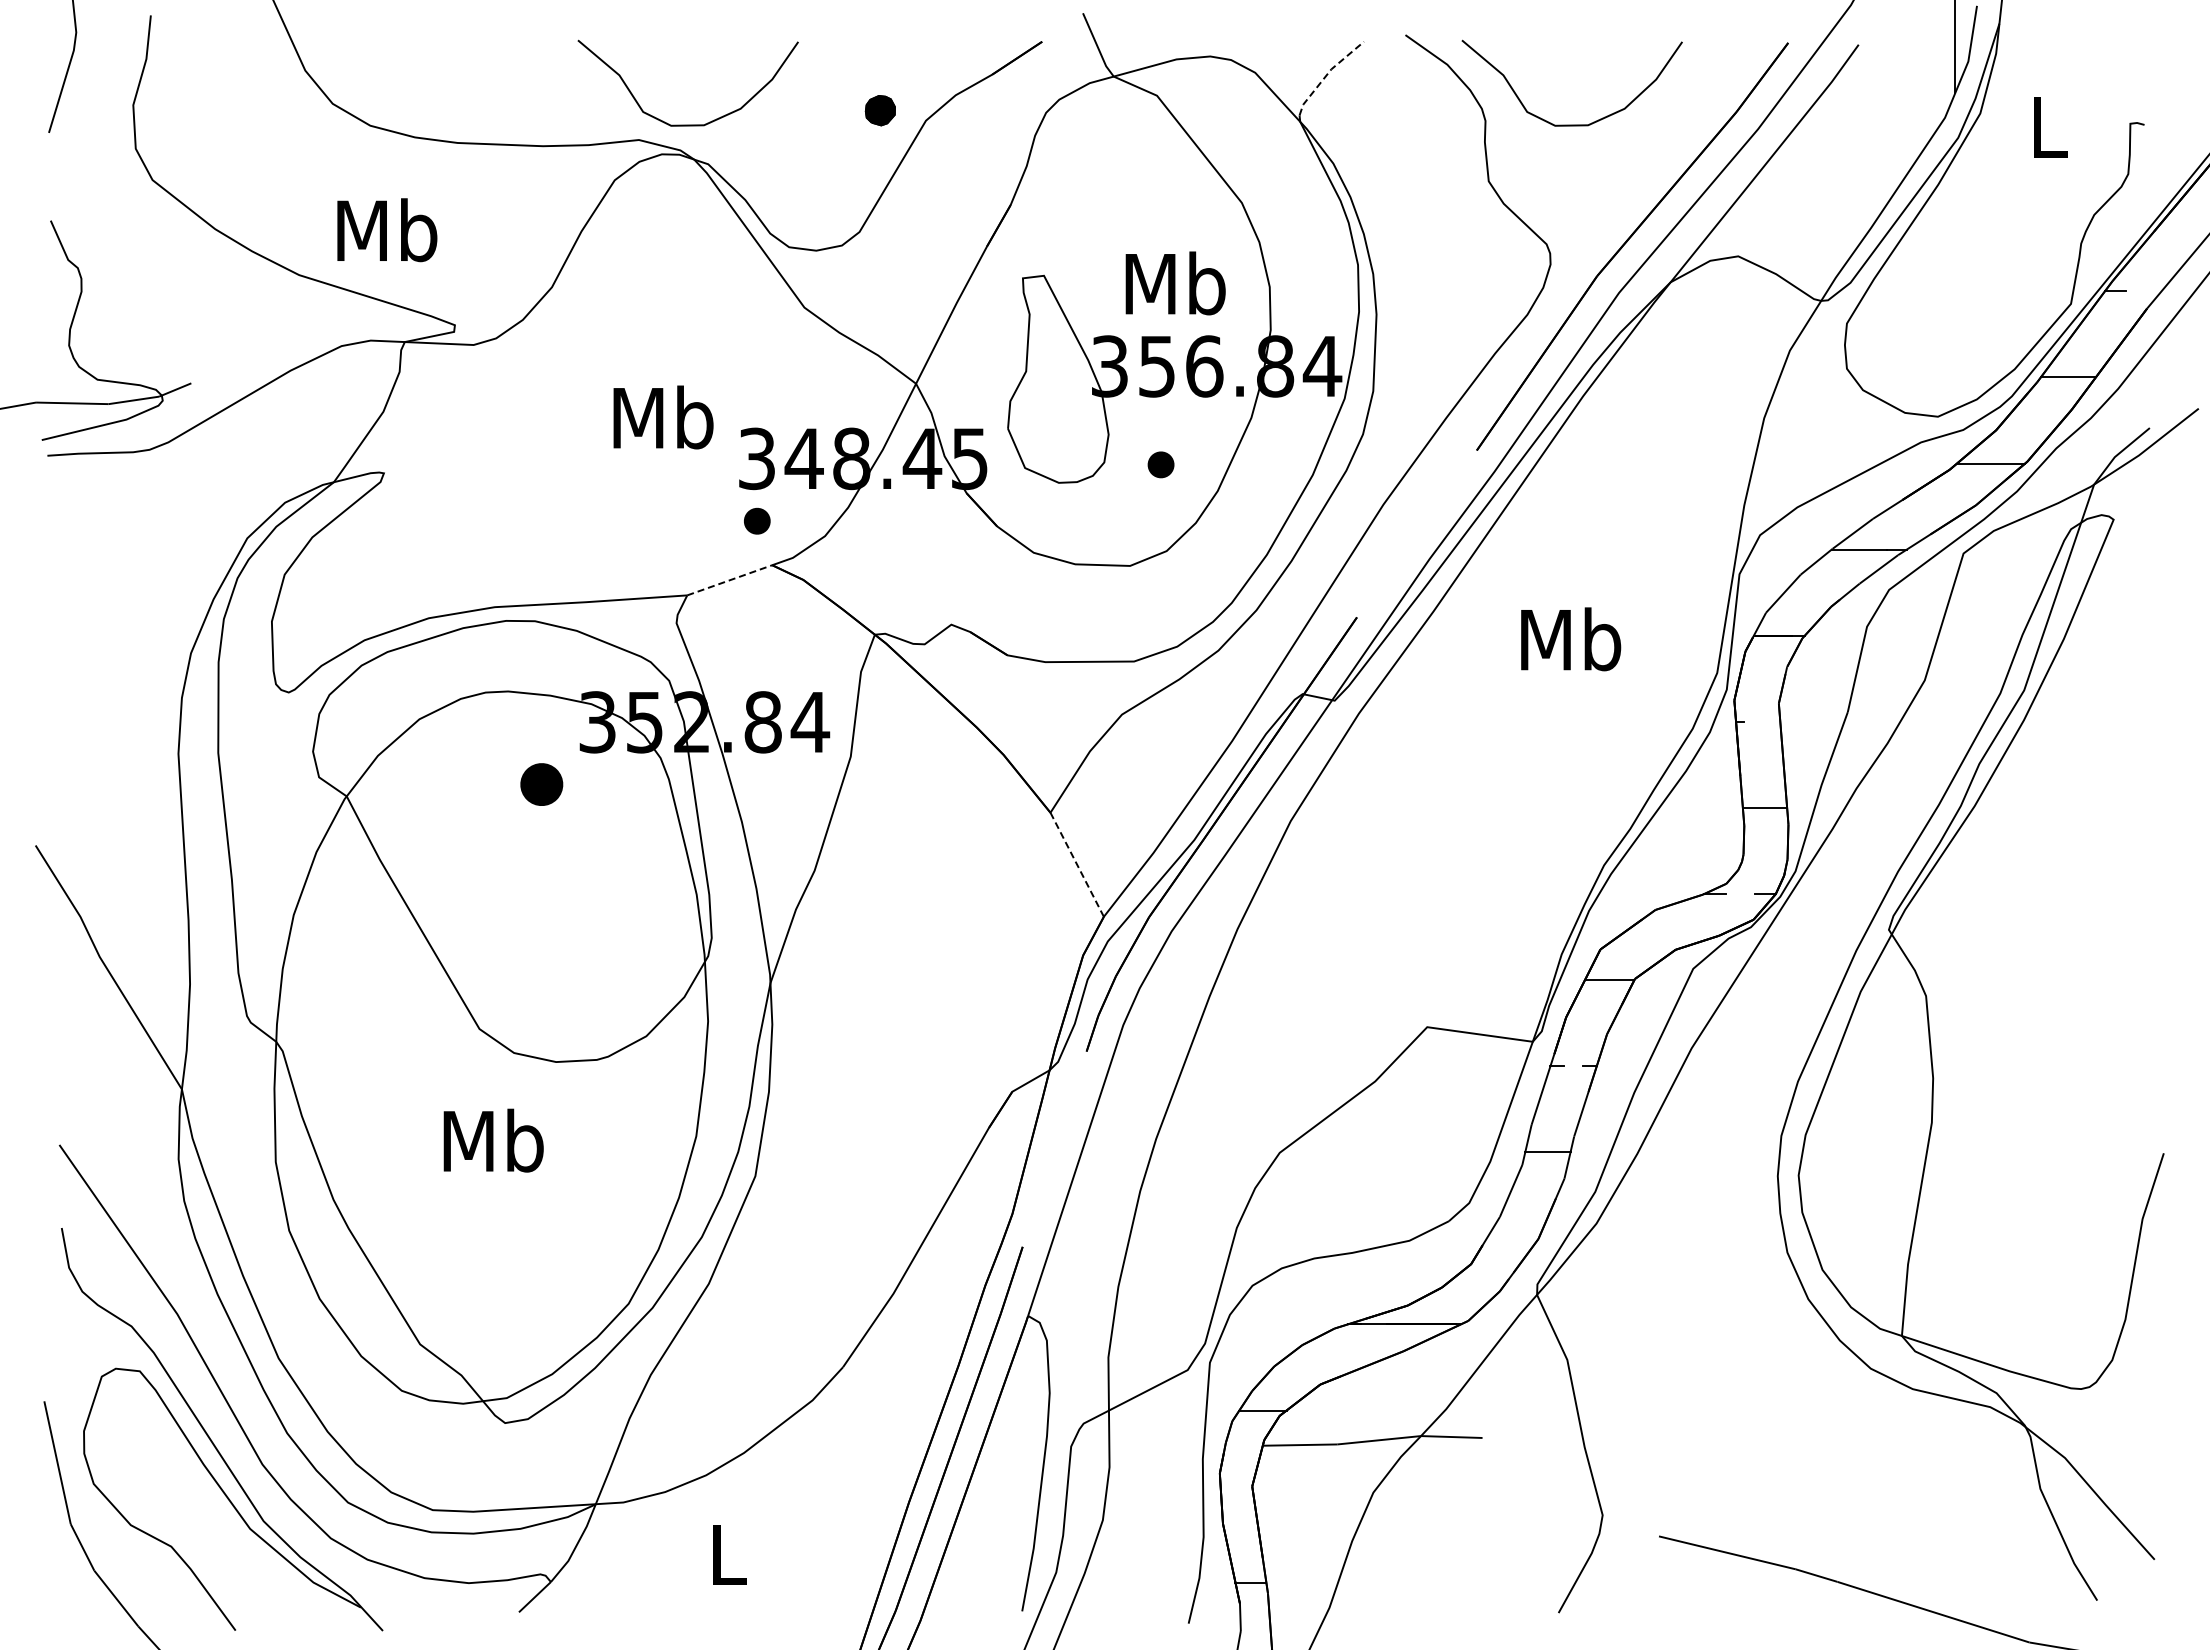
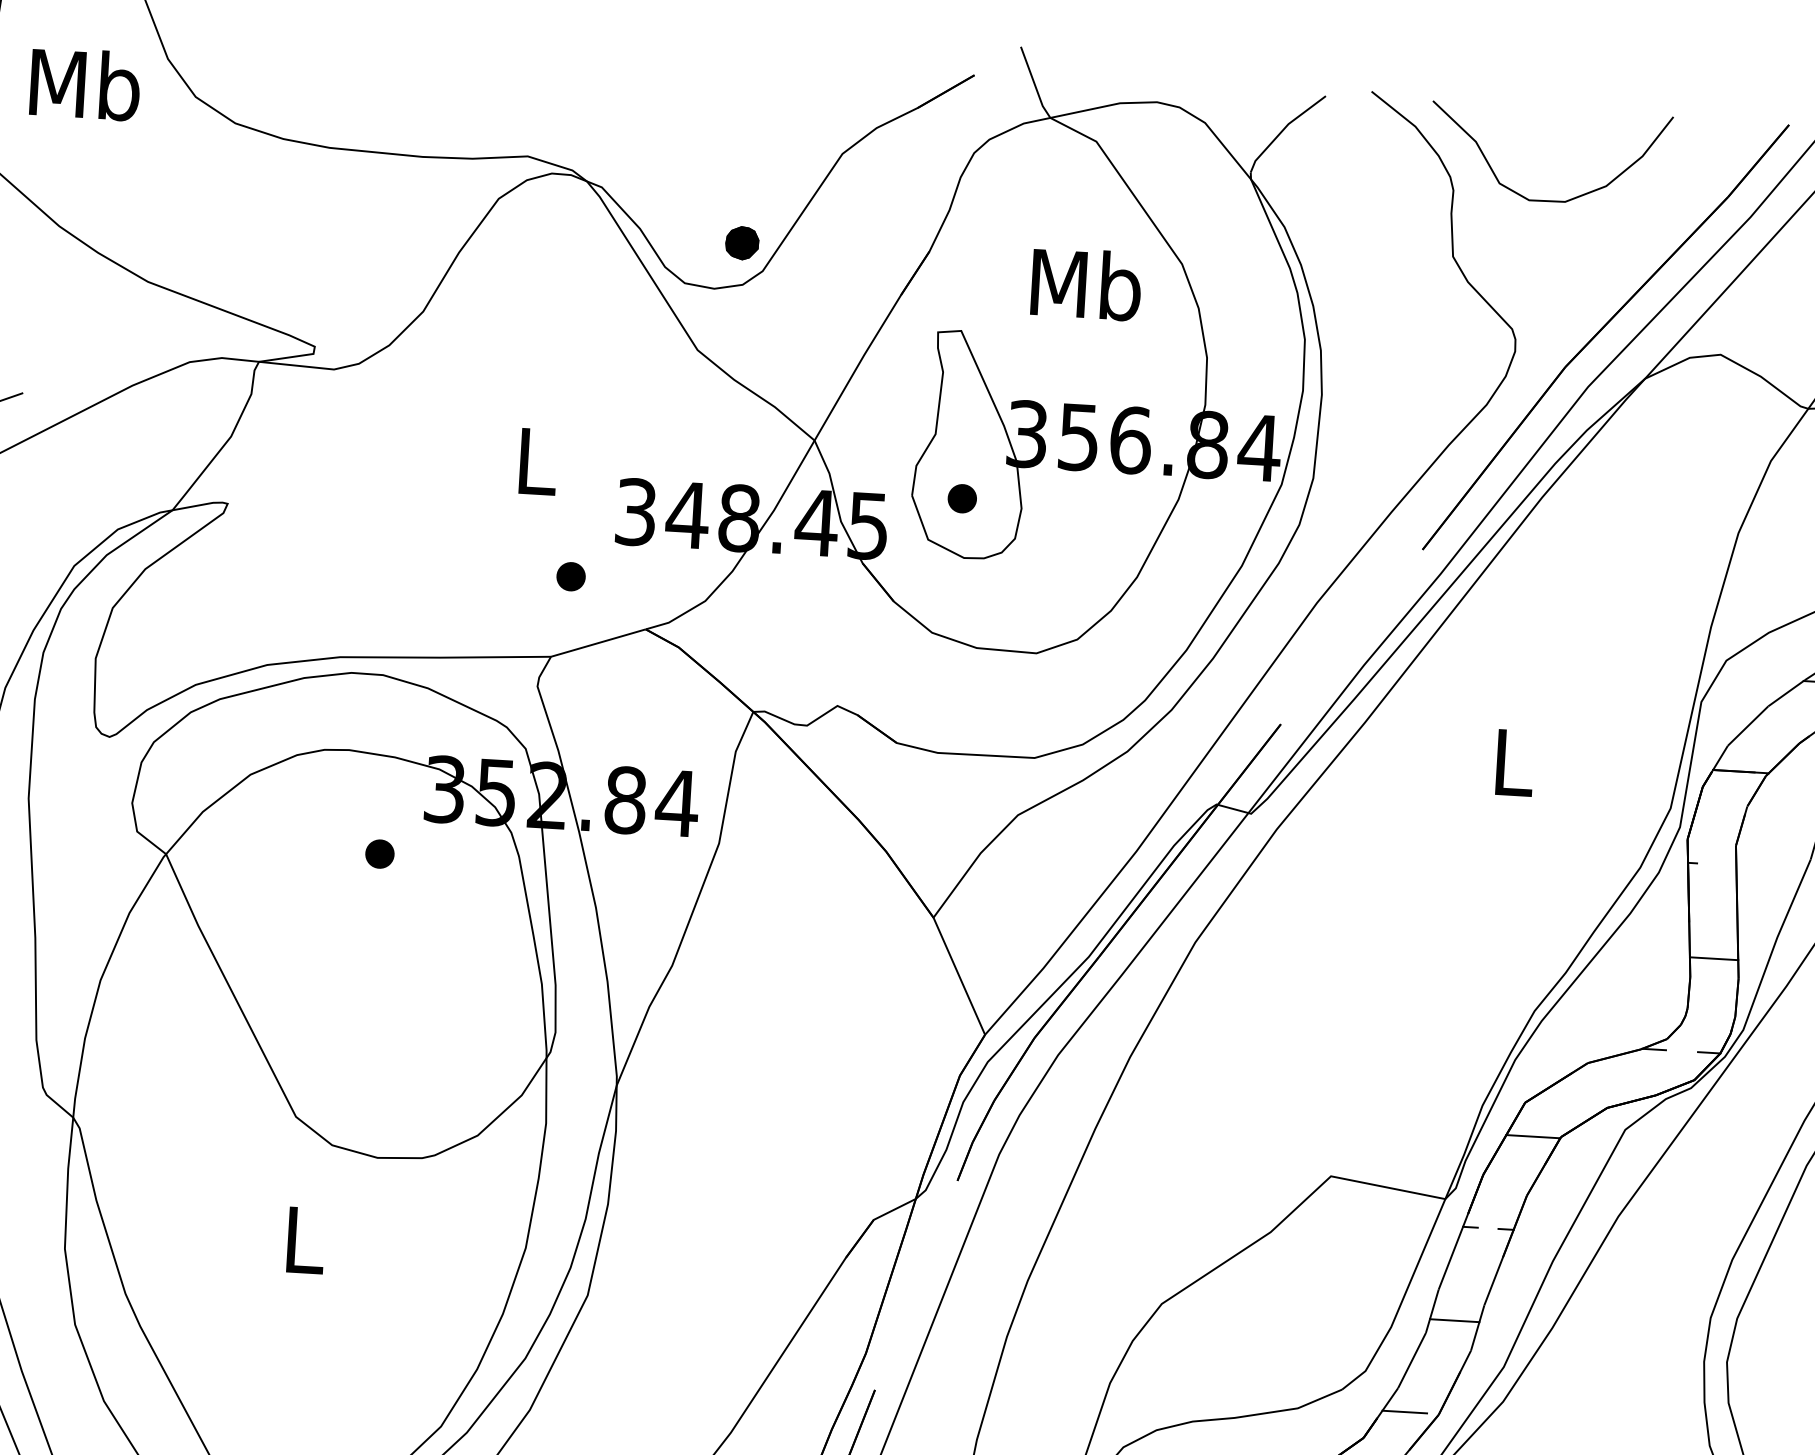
line: (1327, 74) -> (1283, 129), dashed -> solid
part: (879, 110) -> (741, 243), moved
curve: (687, 124) -> (581, 142), removed
text: (387, 230) -> (85, 84), moved
text: (1175, 283) -> (1086, 284), moved
text: (663, 417) -> (536, 460), Mb -> L
part: (1160, 464) -> (961, 498), moved
part: (757, 520) -> (571, 575), moved
line: (730, 580) -> (599, 643), dashed -> solid
text: (1571, 639) -> (1513, 762), Mb -> L
part: (541, 784) -> (379, 853), size x0.62
line: (1077, 865) -> (959, 977), dashed -> solid
text: (493, 1140) -> (304, 1239), Mb -> L
line: (1506, 1238) -> (1403, 1412), added

